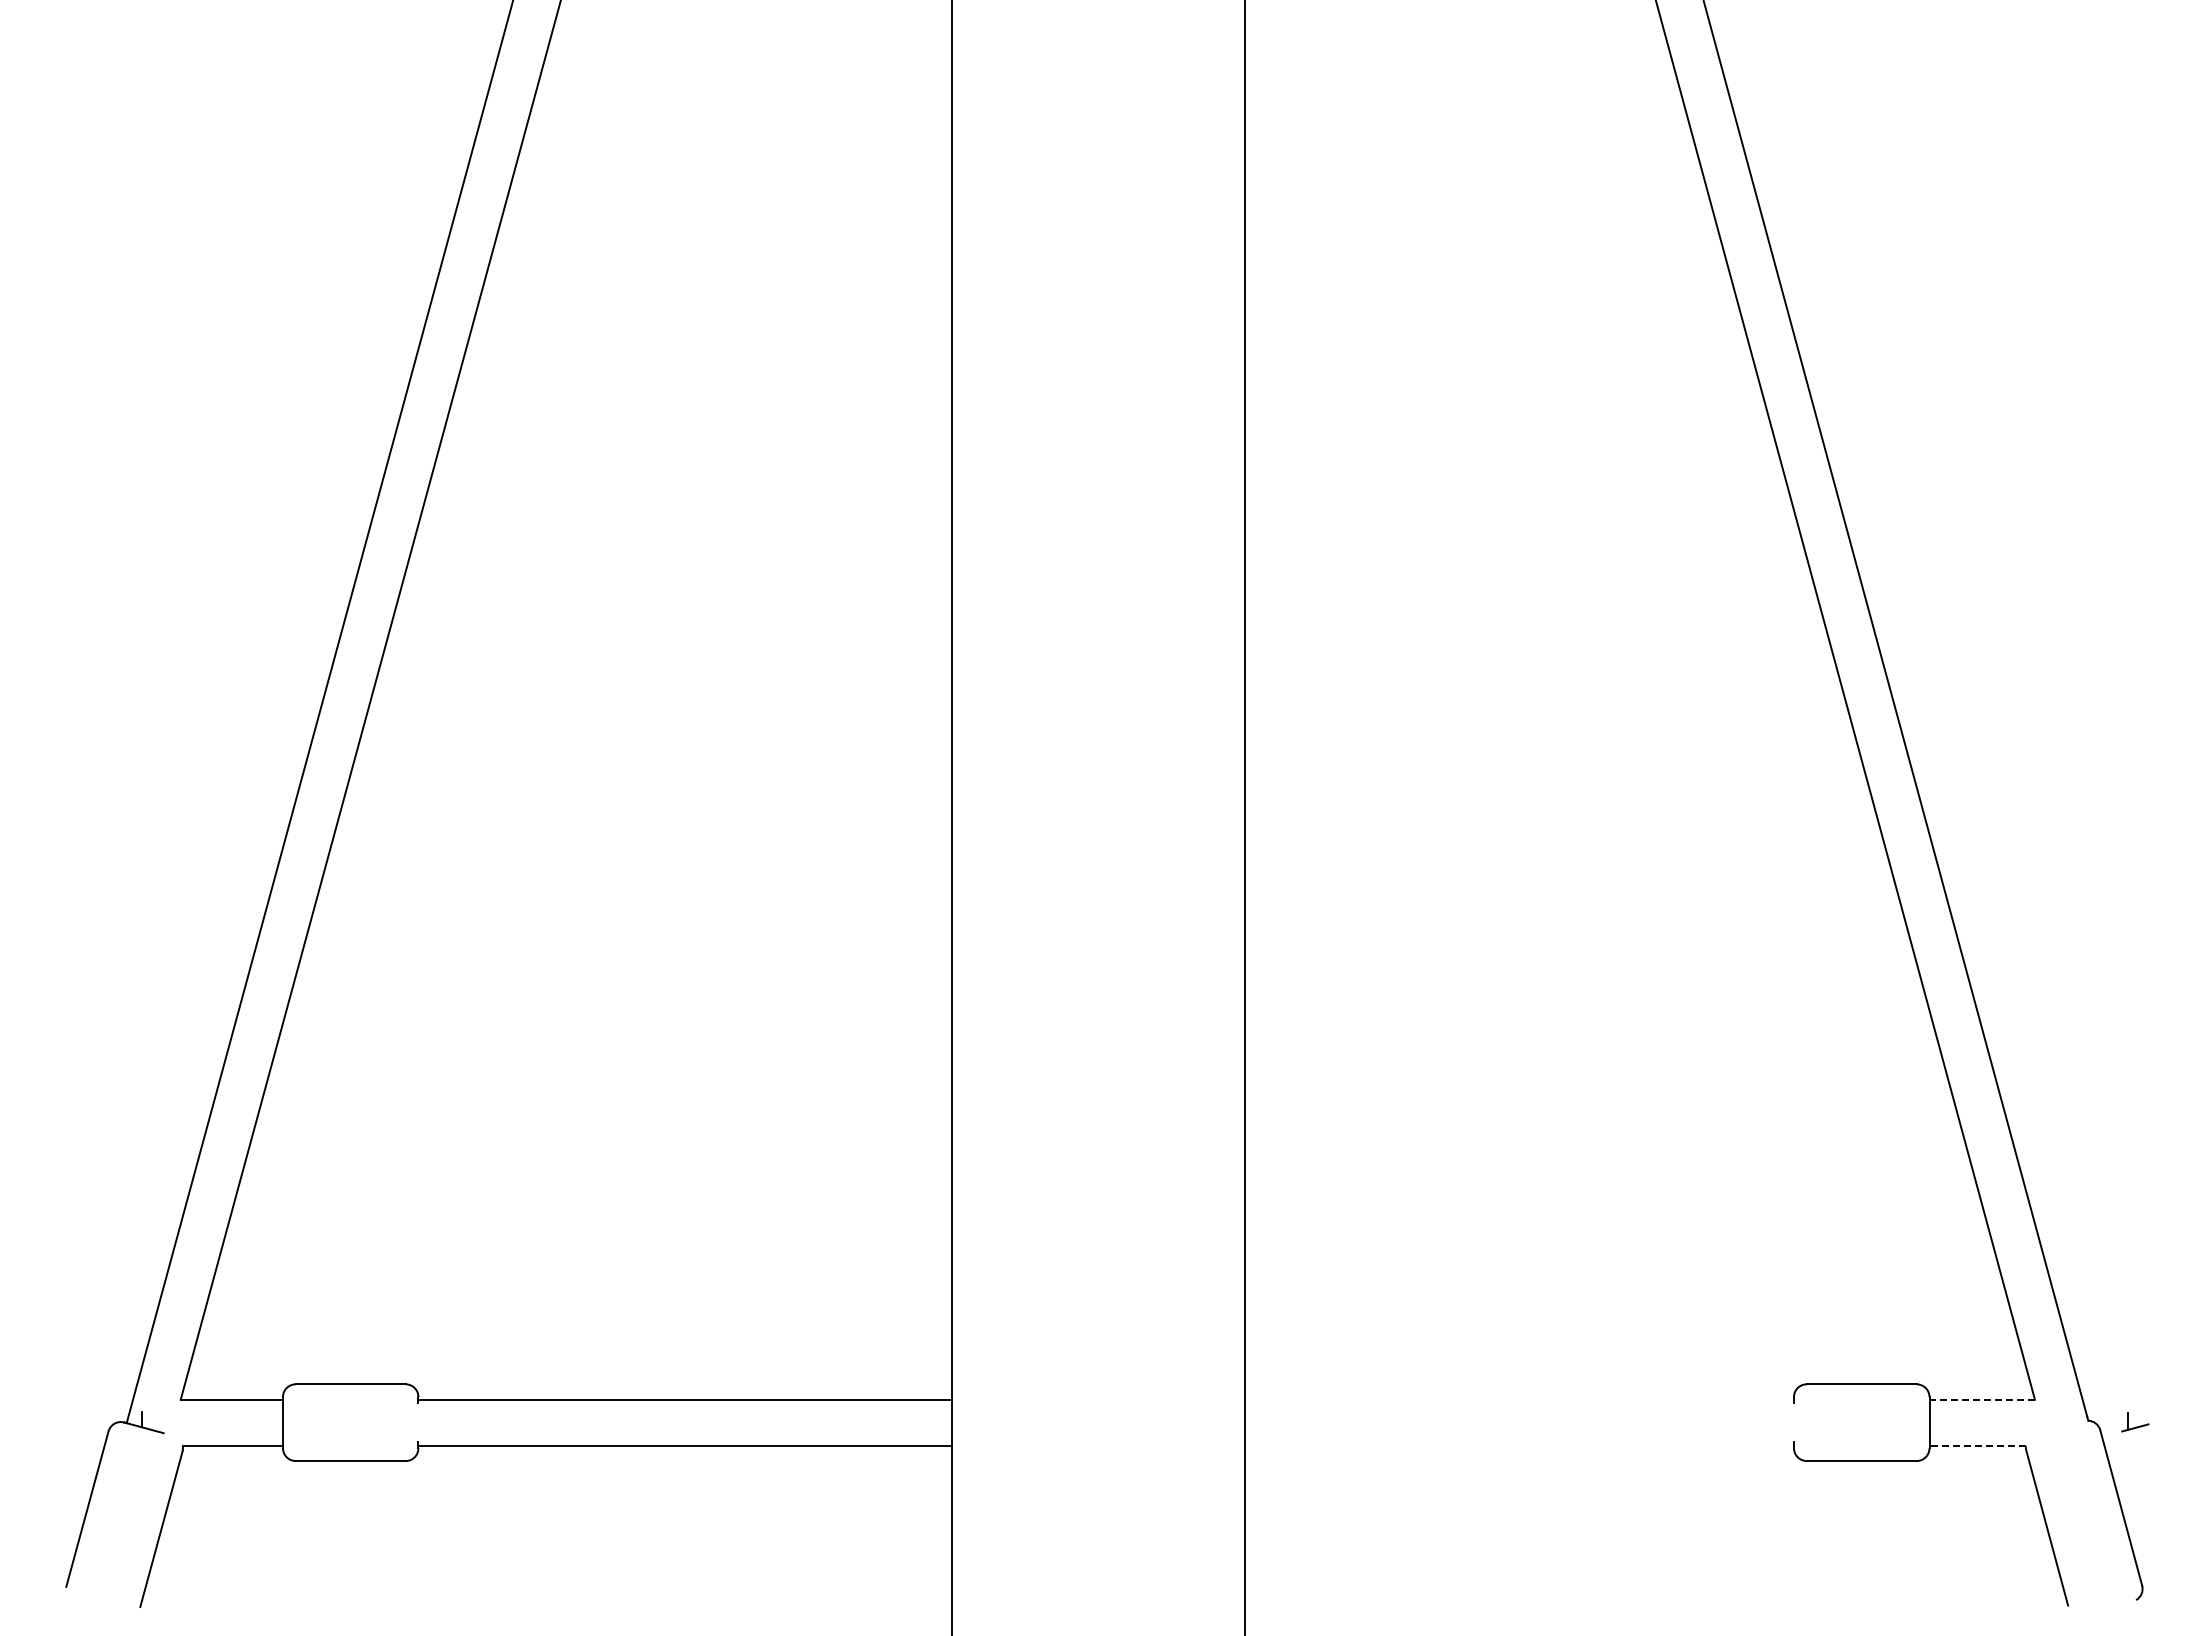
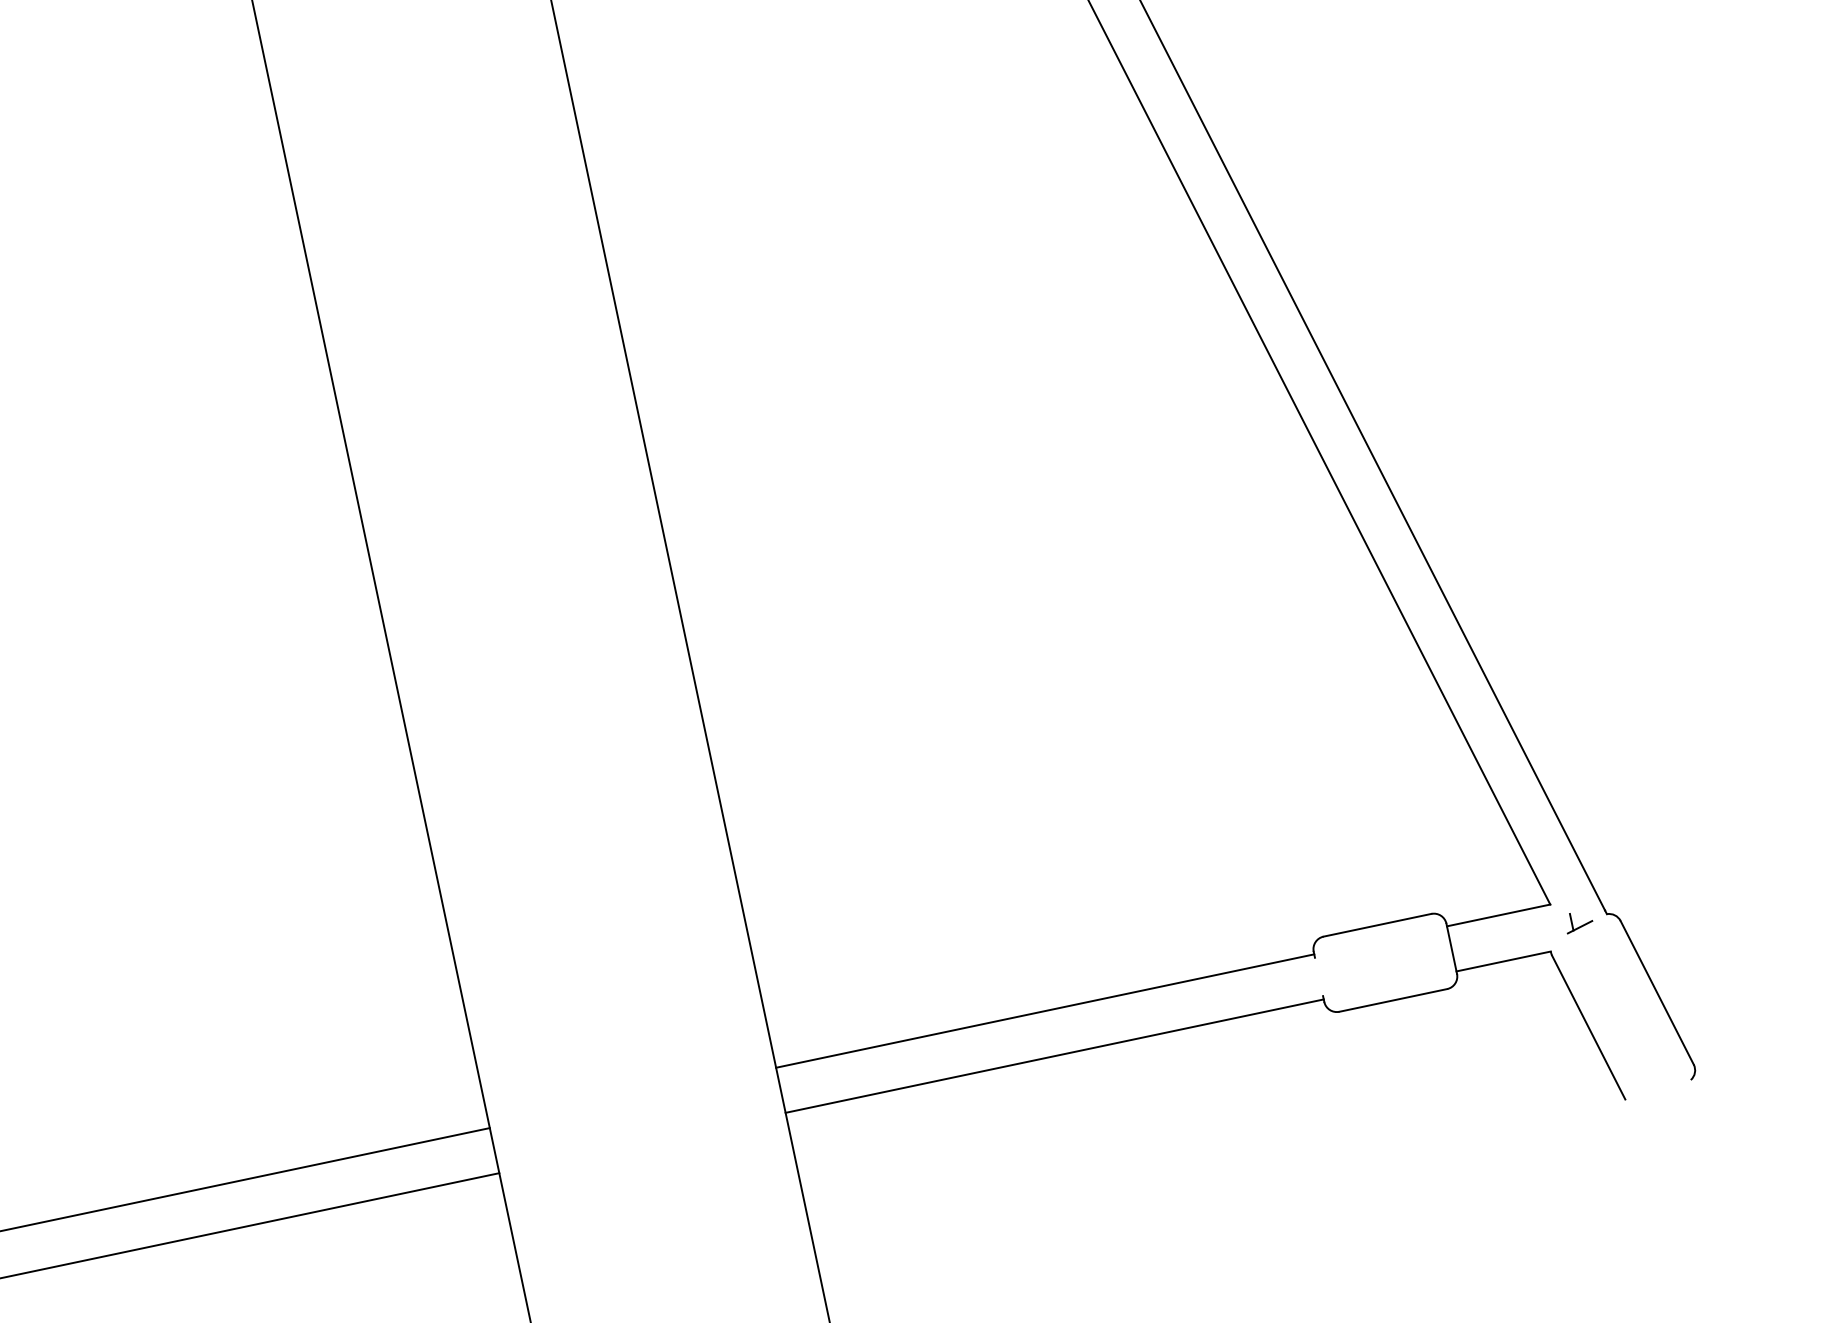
line: (1518, 1399) -> (1044, 1011), added
line: (1982, 1399) -> (1498, 915), dashed -> solid
part: (2135, 1422) -> (1579, 921), moved
line: (1518, 1445) -> (1053, 1056), added
line: (1977, 1445) -> (1503, 961), dashed -> solid

